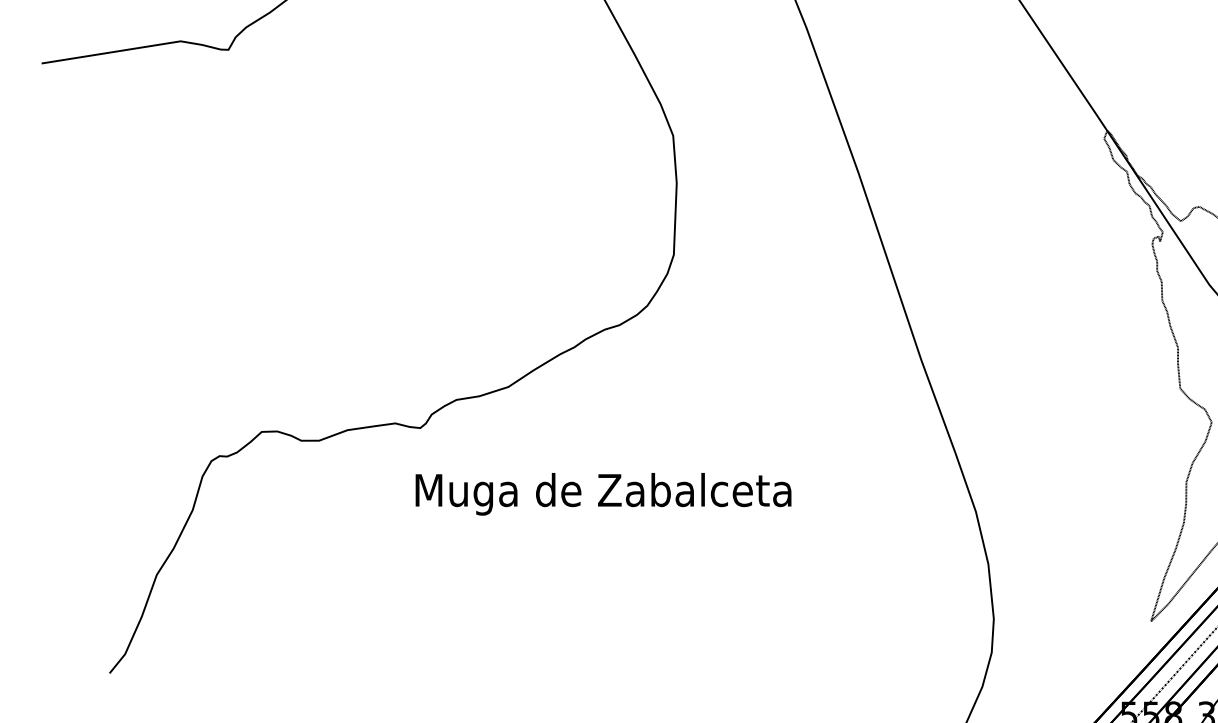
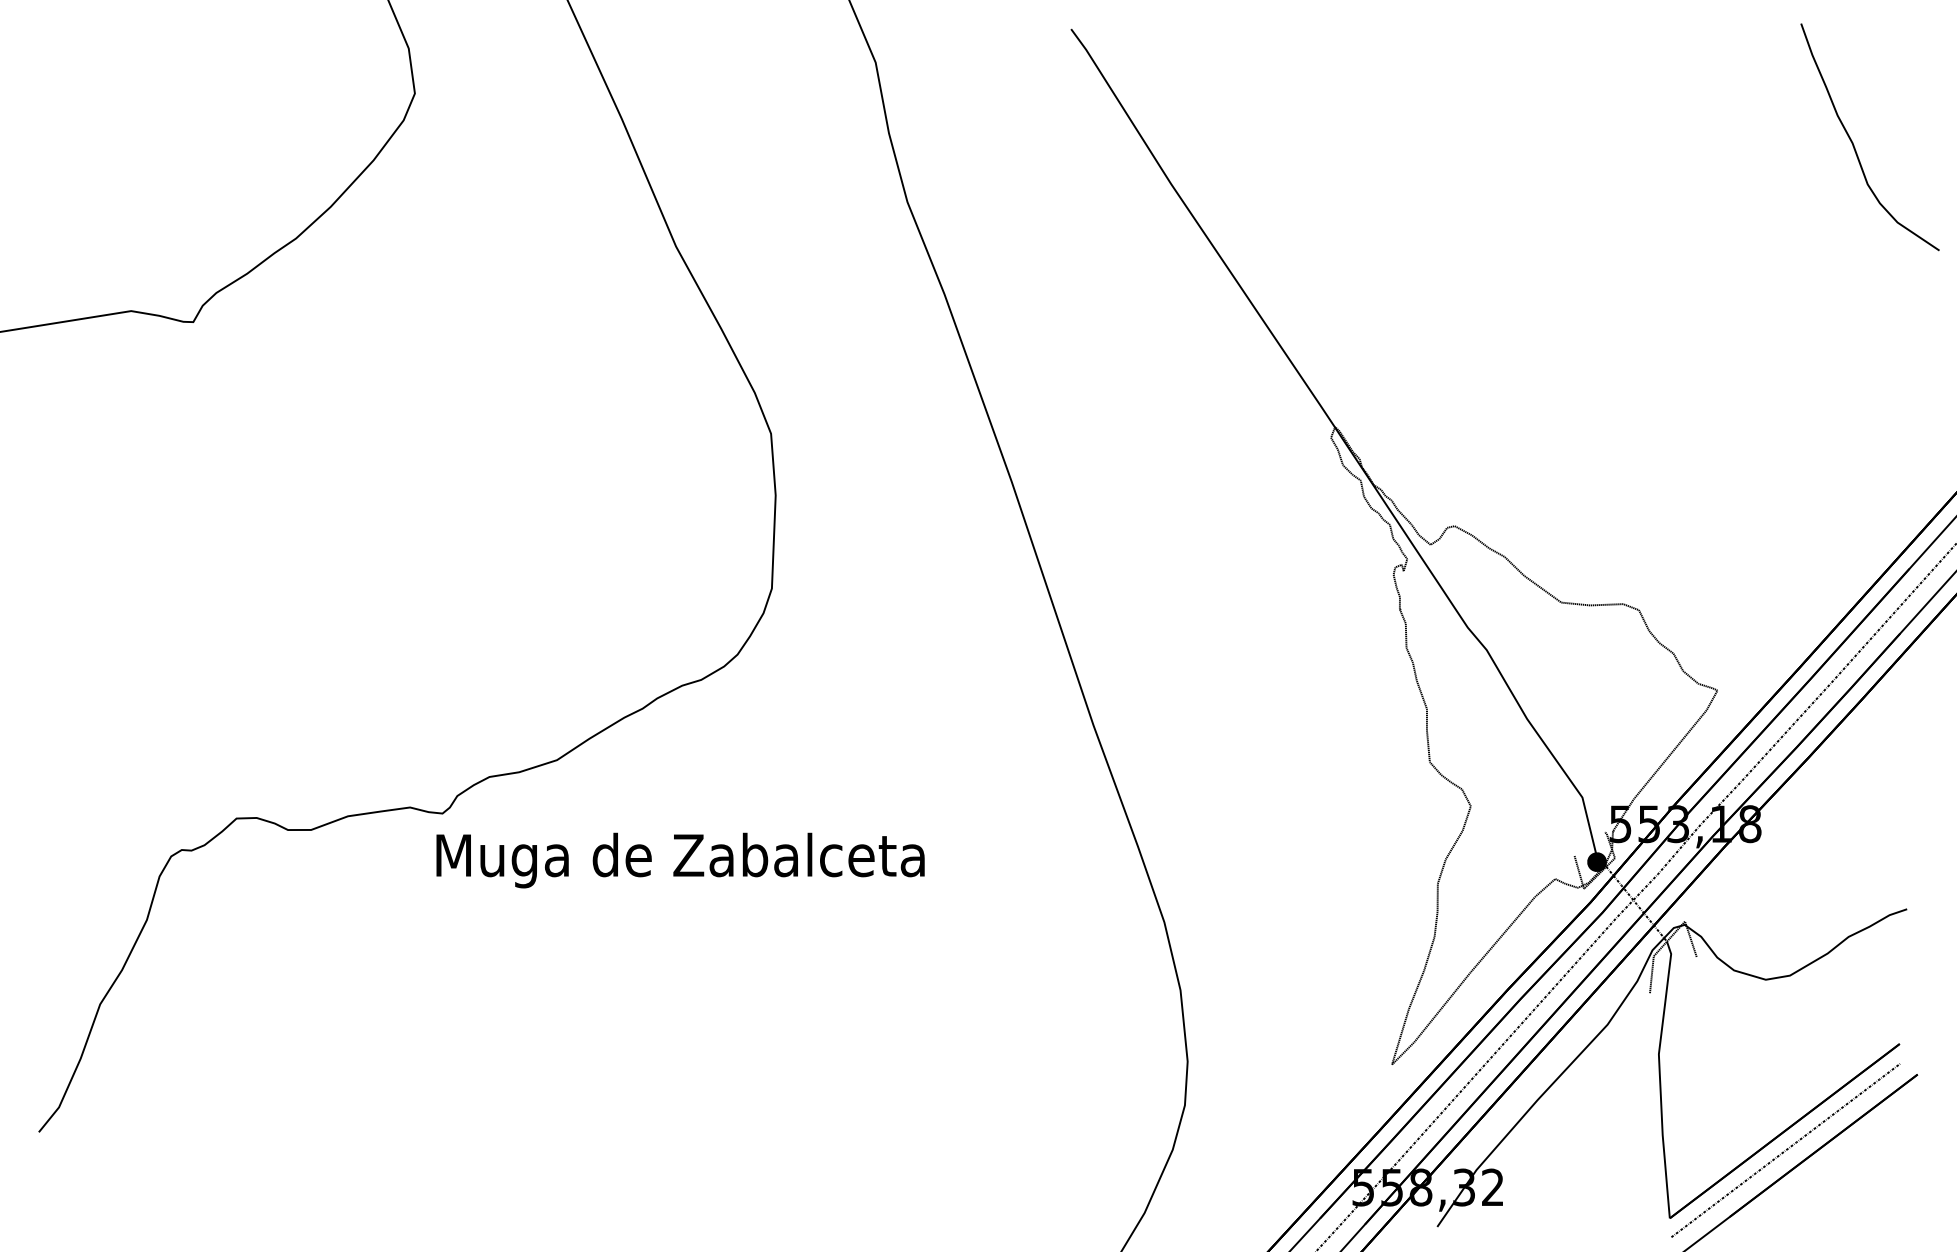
text: (603, 494) -> (680, 860), moved

